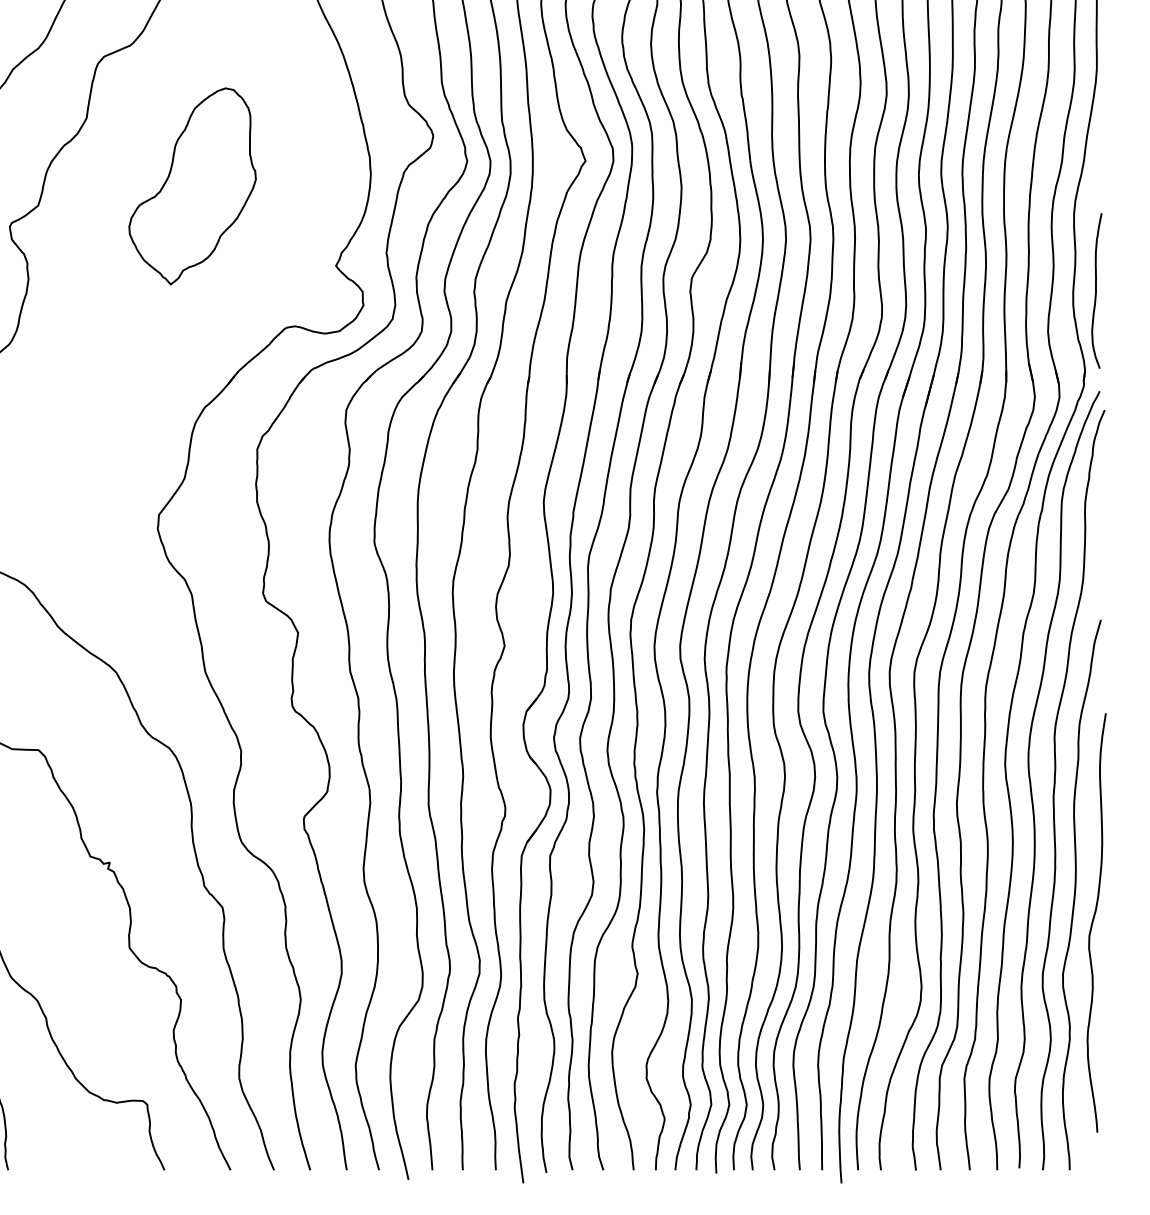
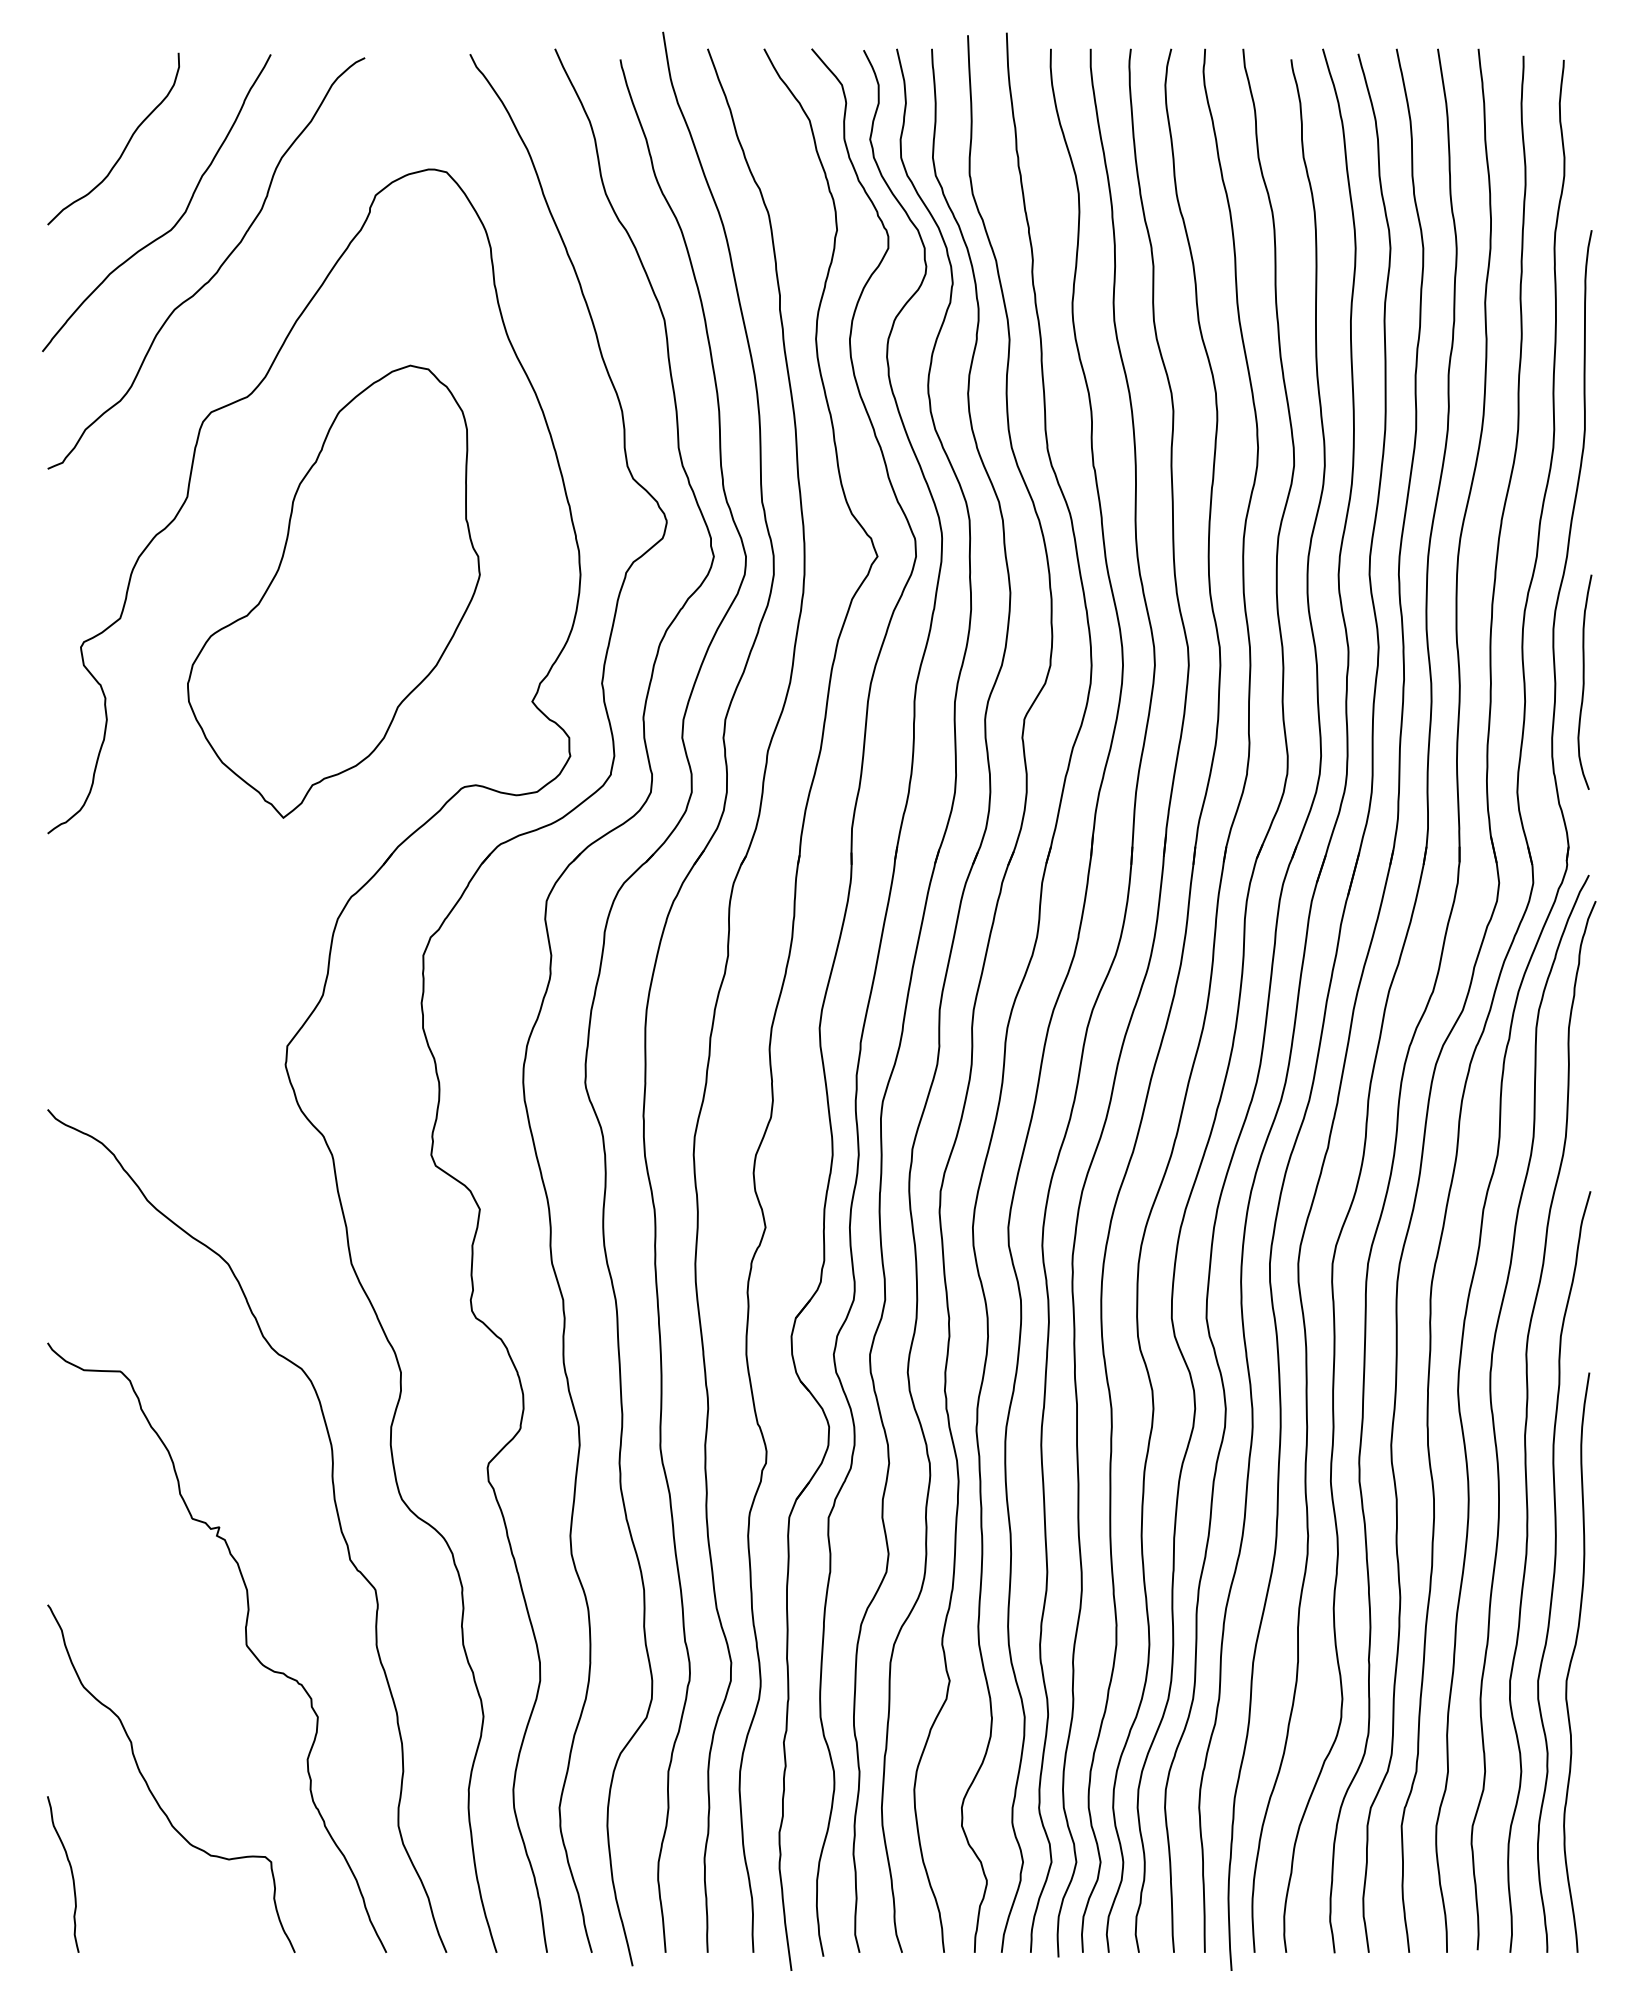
part: (192, 186) -> (333, 591), size x1.67
curve: (1096, 290) -> (1584, 681), moved
curve: (1093, 921) -> (1572, 1660), moved

